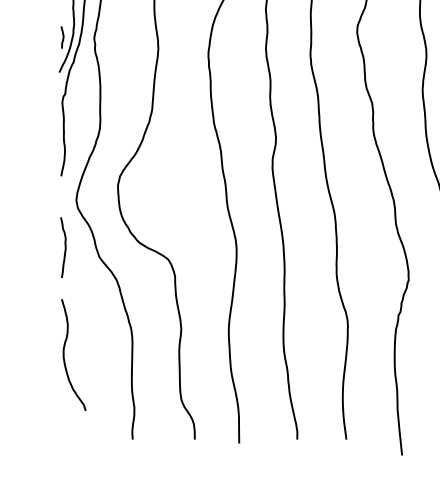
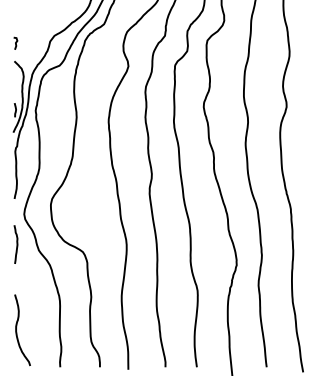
curve: (65, 358) -> (17, 332), moved

